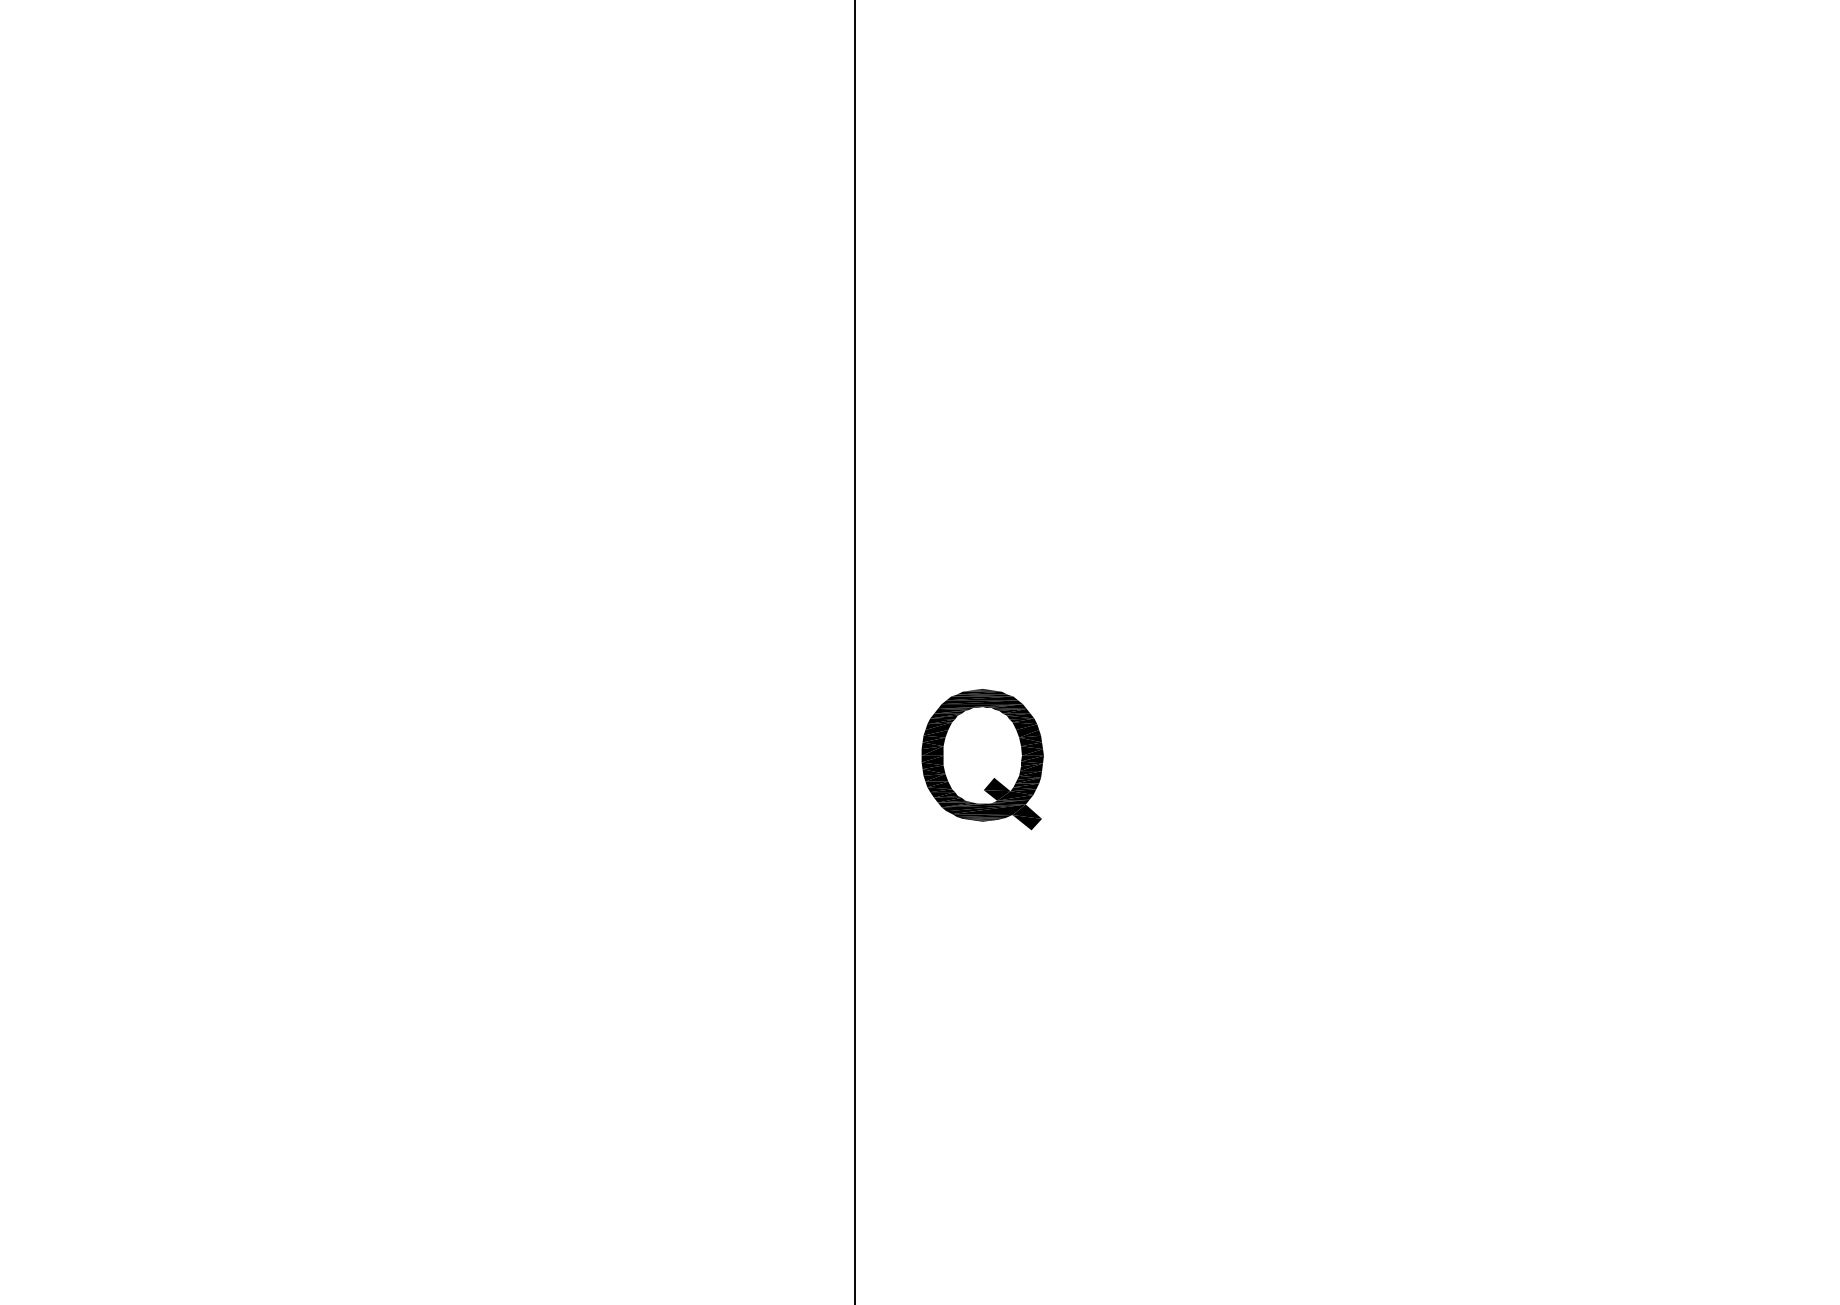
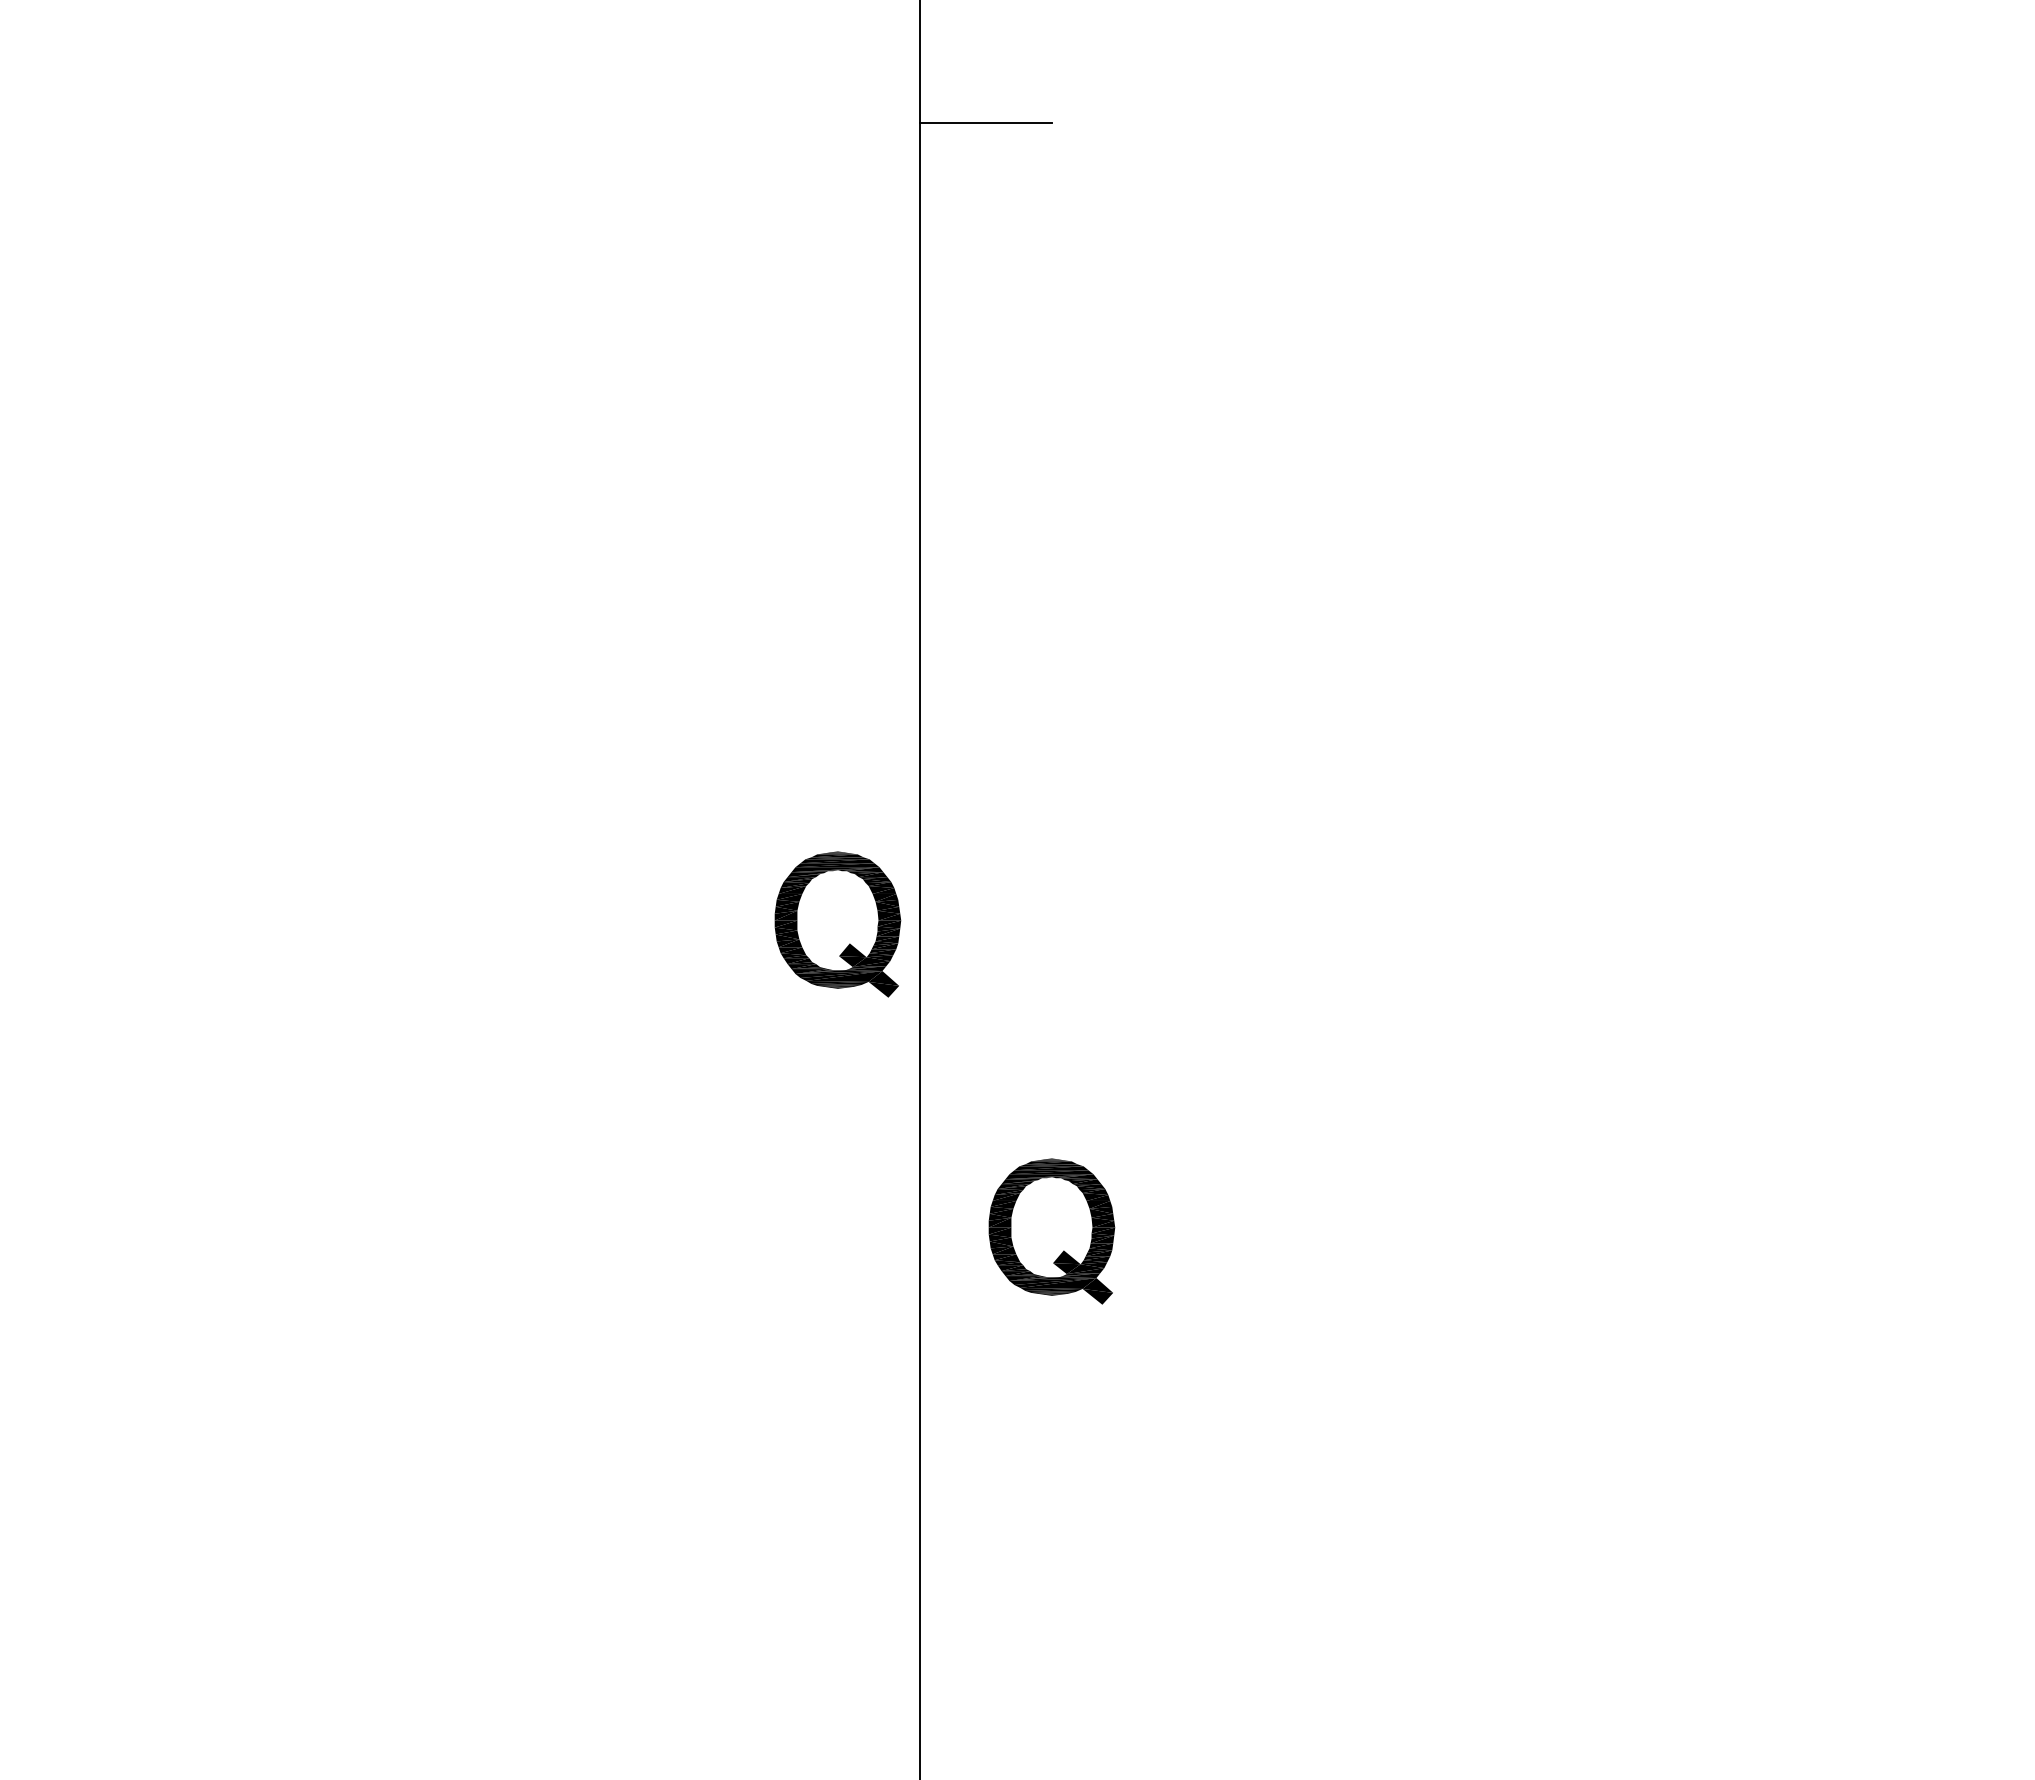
part: (775, 462) -> (837, 924), added

